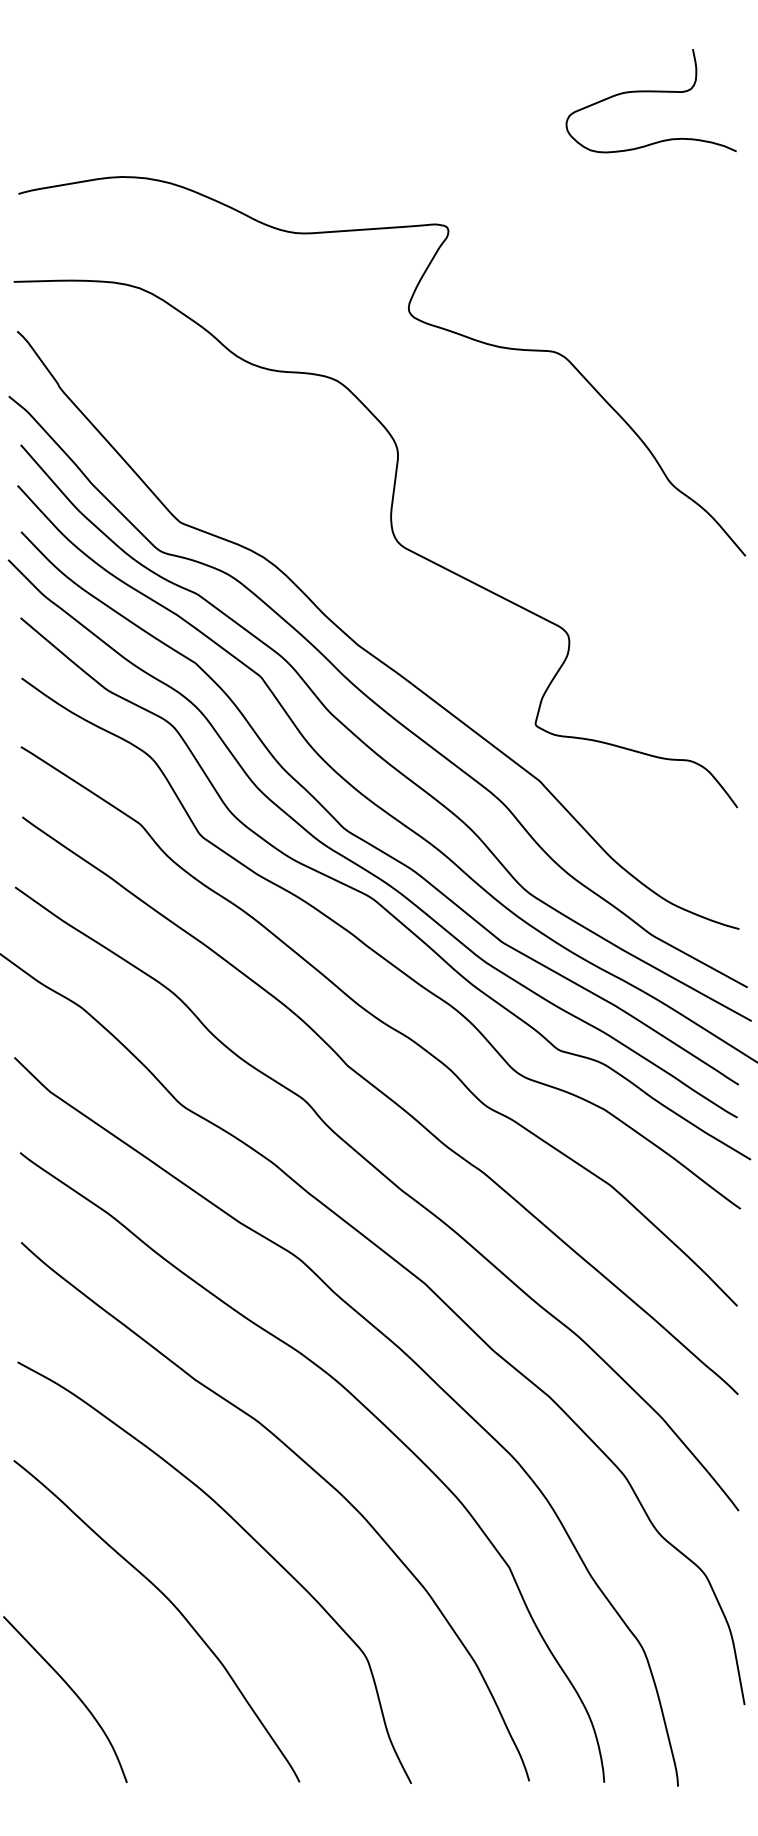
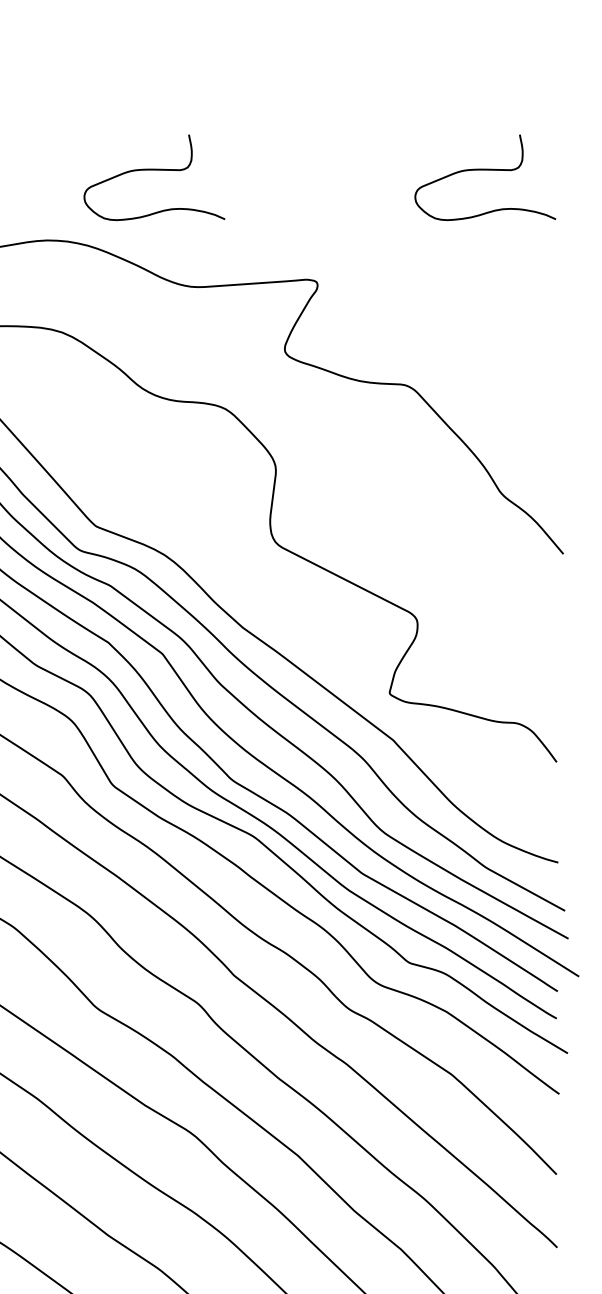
curve: (250, 92) -> (153, 170), added

